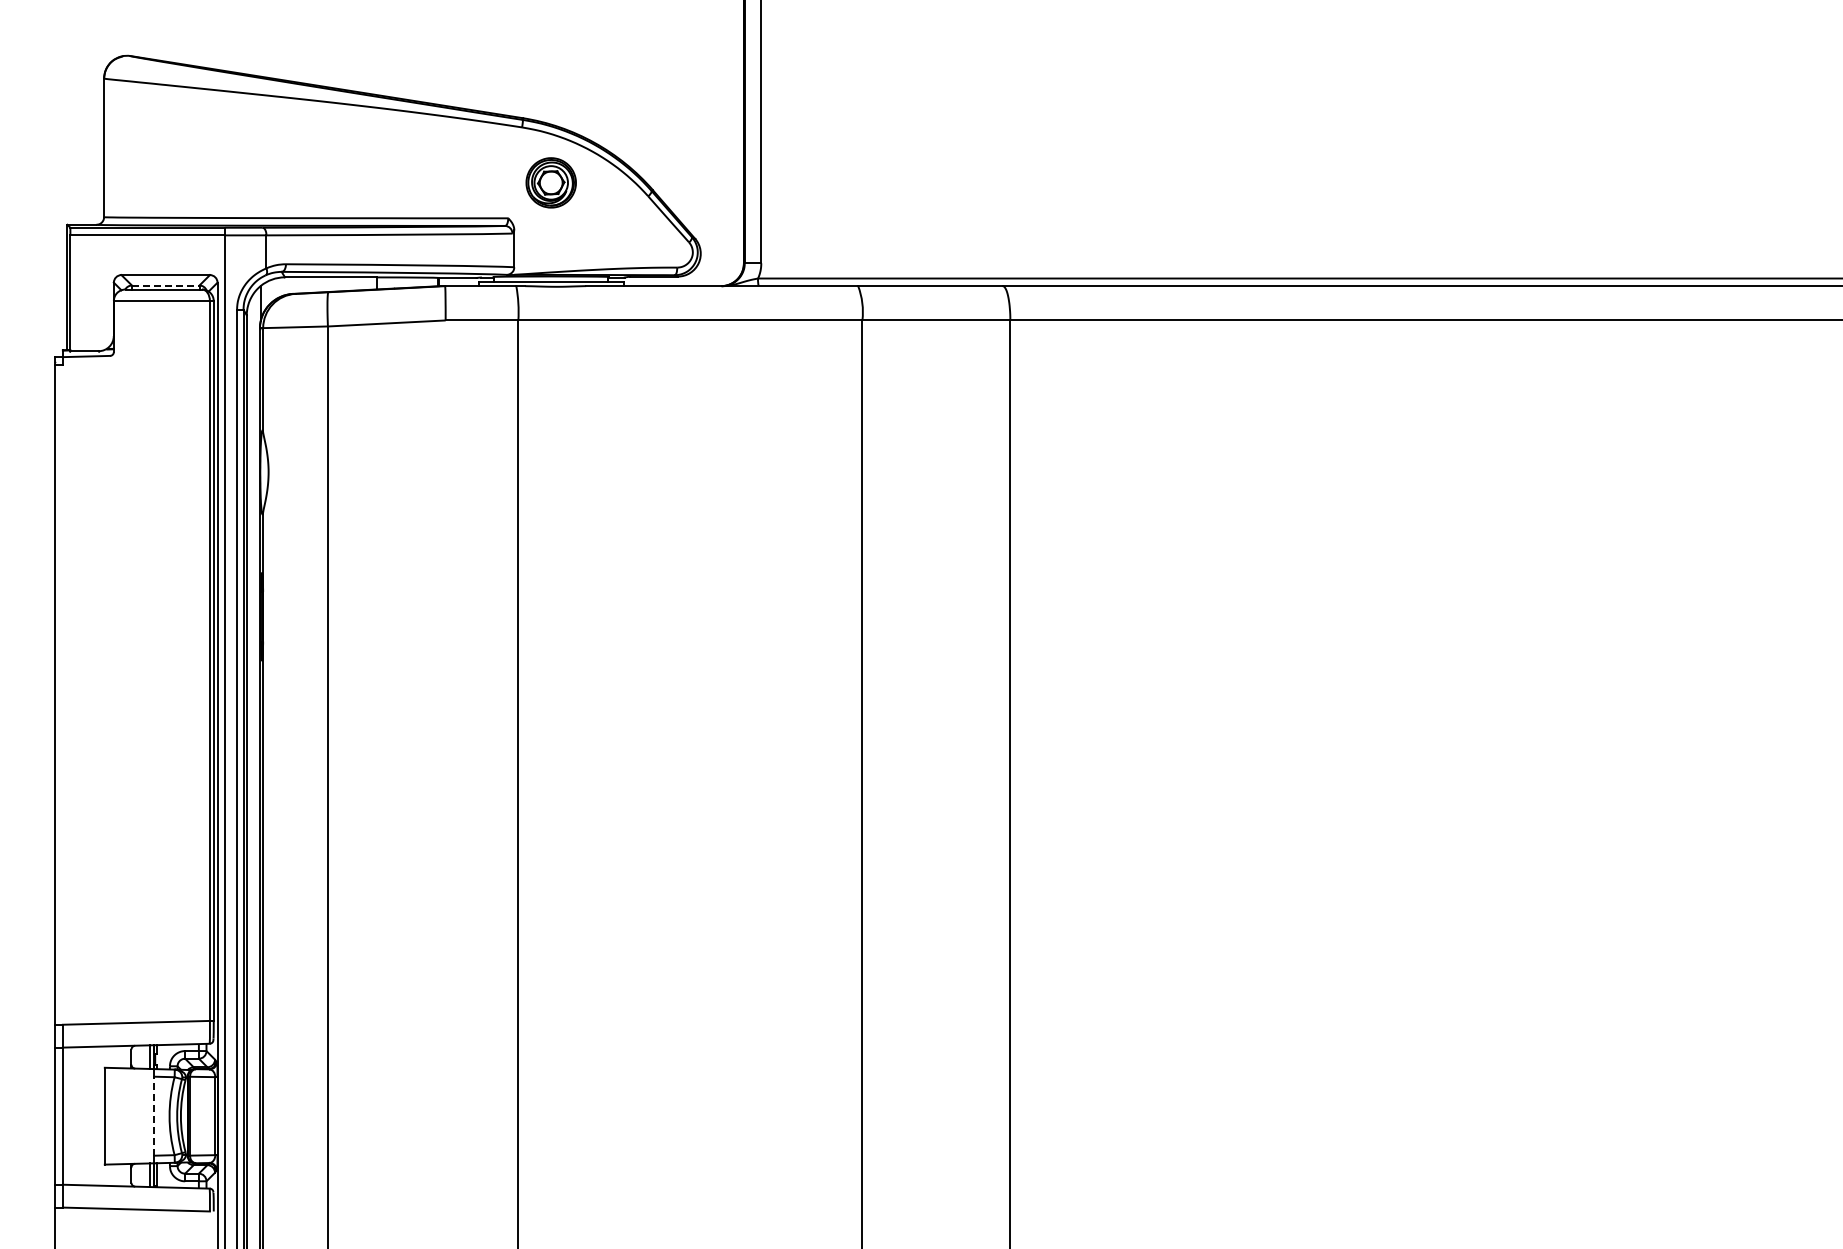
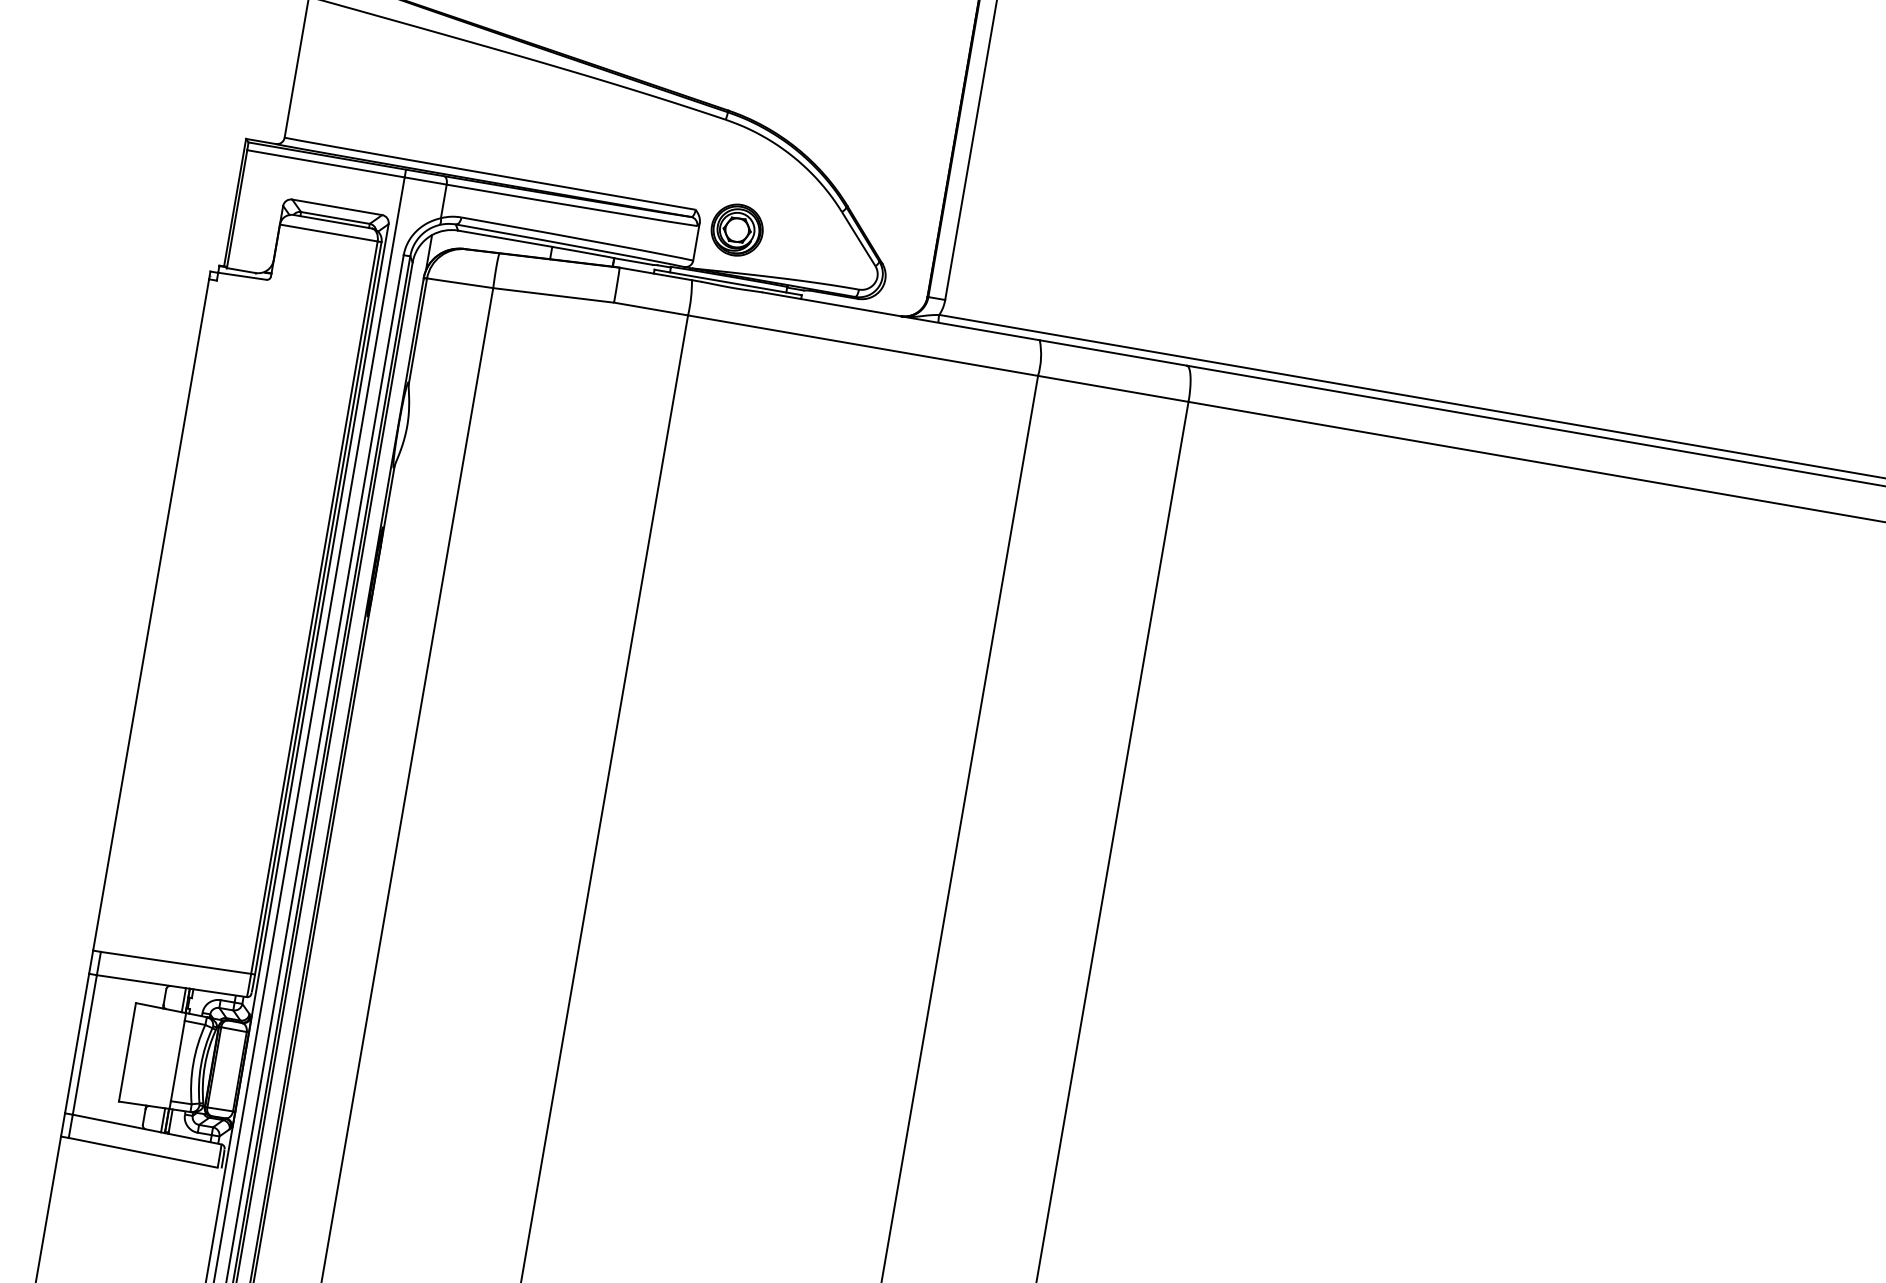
part: (550, 182) -> (736, 229), moved
line: (165, 285) -> (335, 217), dashed -> solid
line: (154, 1116) -> (177, 1061), dashed -> solid

